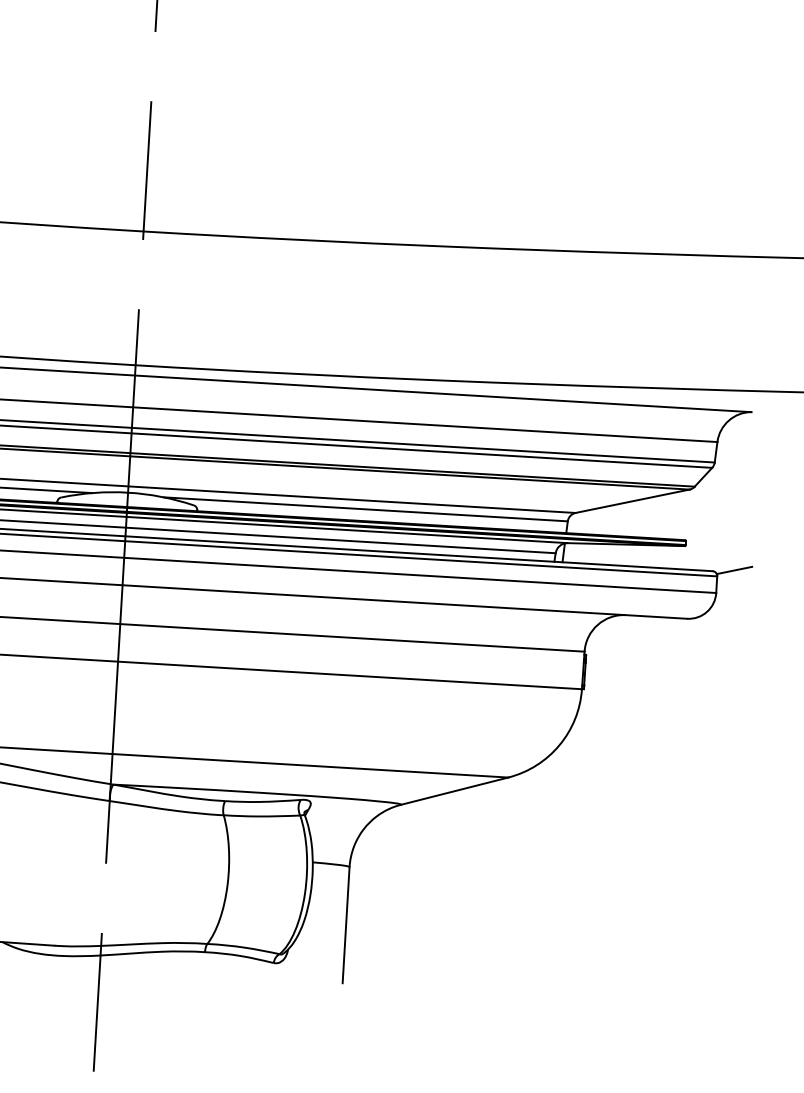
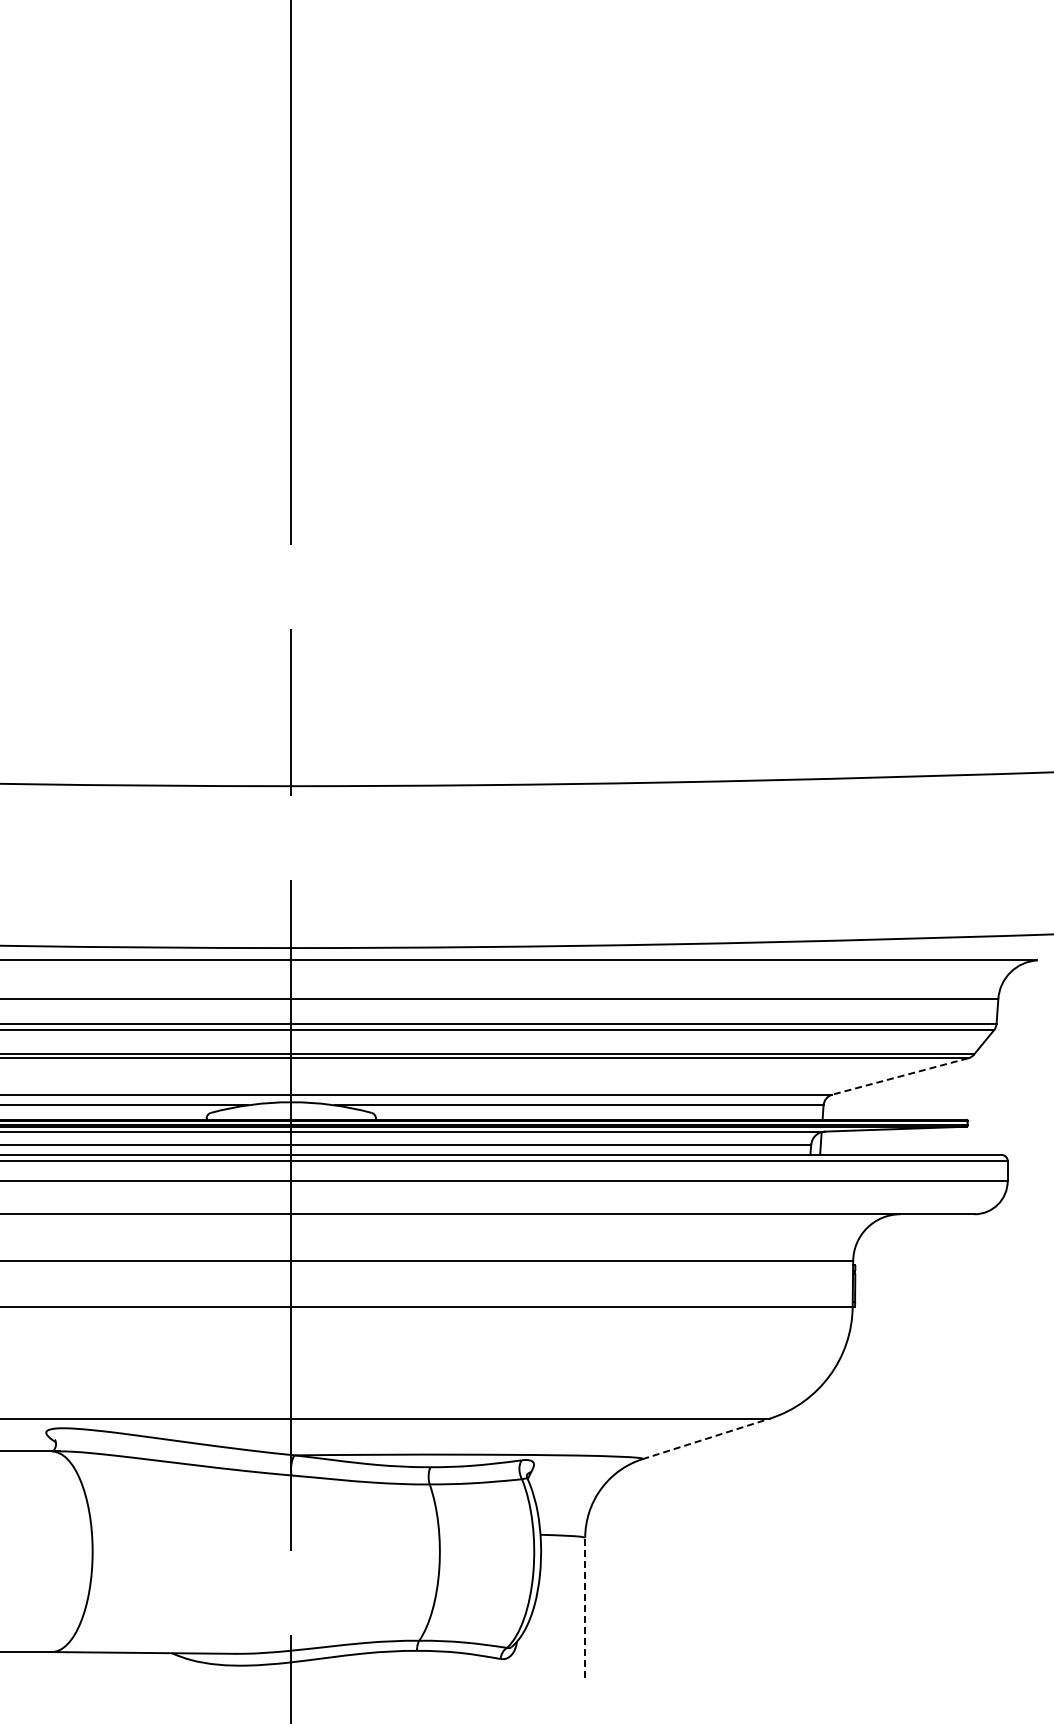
line: (631, 501) -> (899, 1076), solid -> dashed
line: (734, 570) -> (1028, 1152), removed
line: (454, 790) -> (706, 1438), solid -> dashed
line: (346, 924) -> (585, 1607), solid -> dashed

